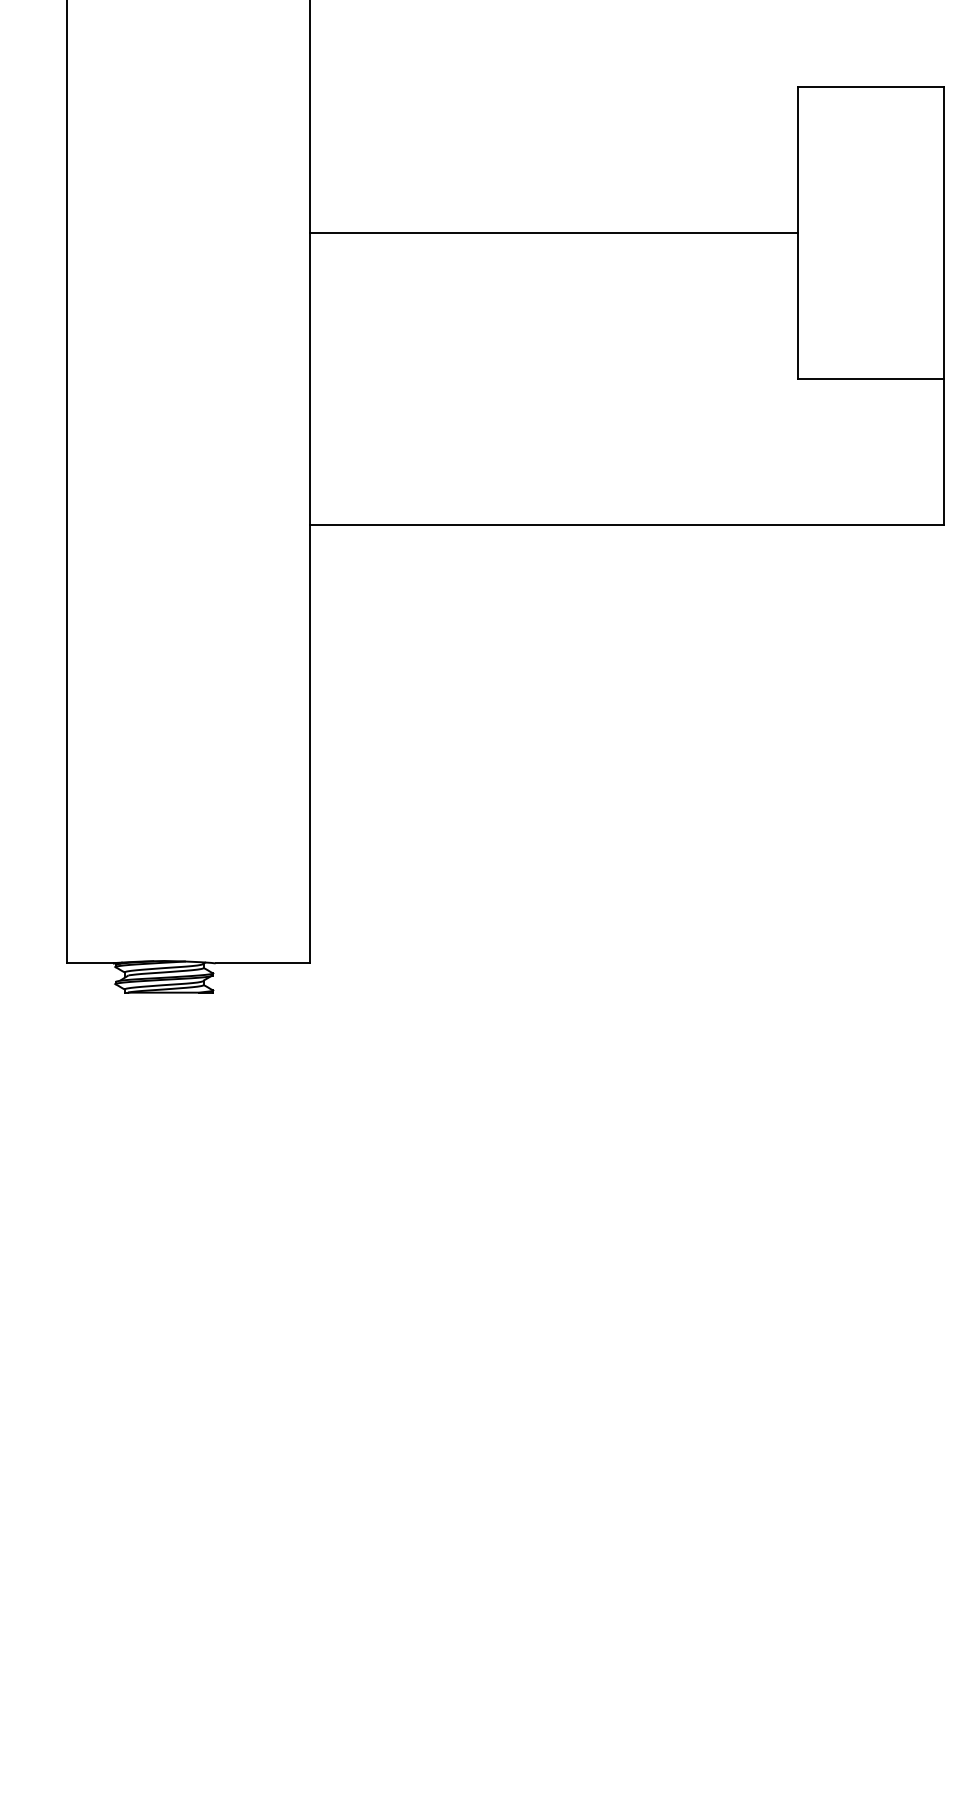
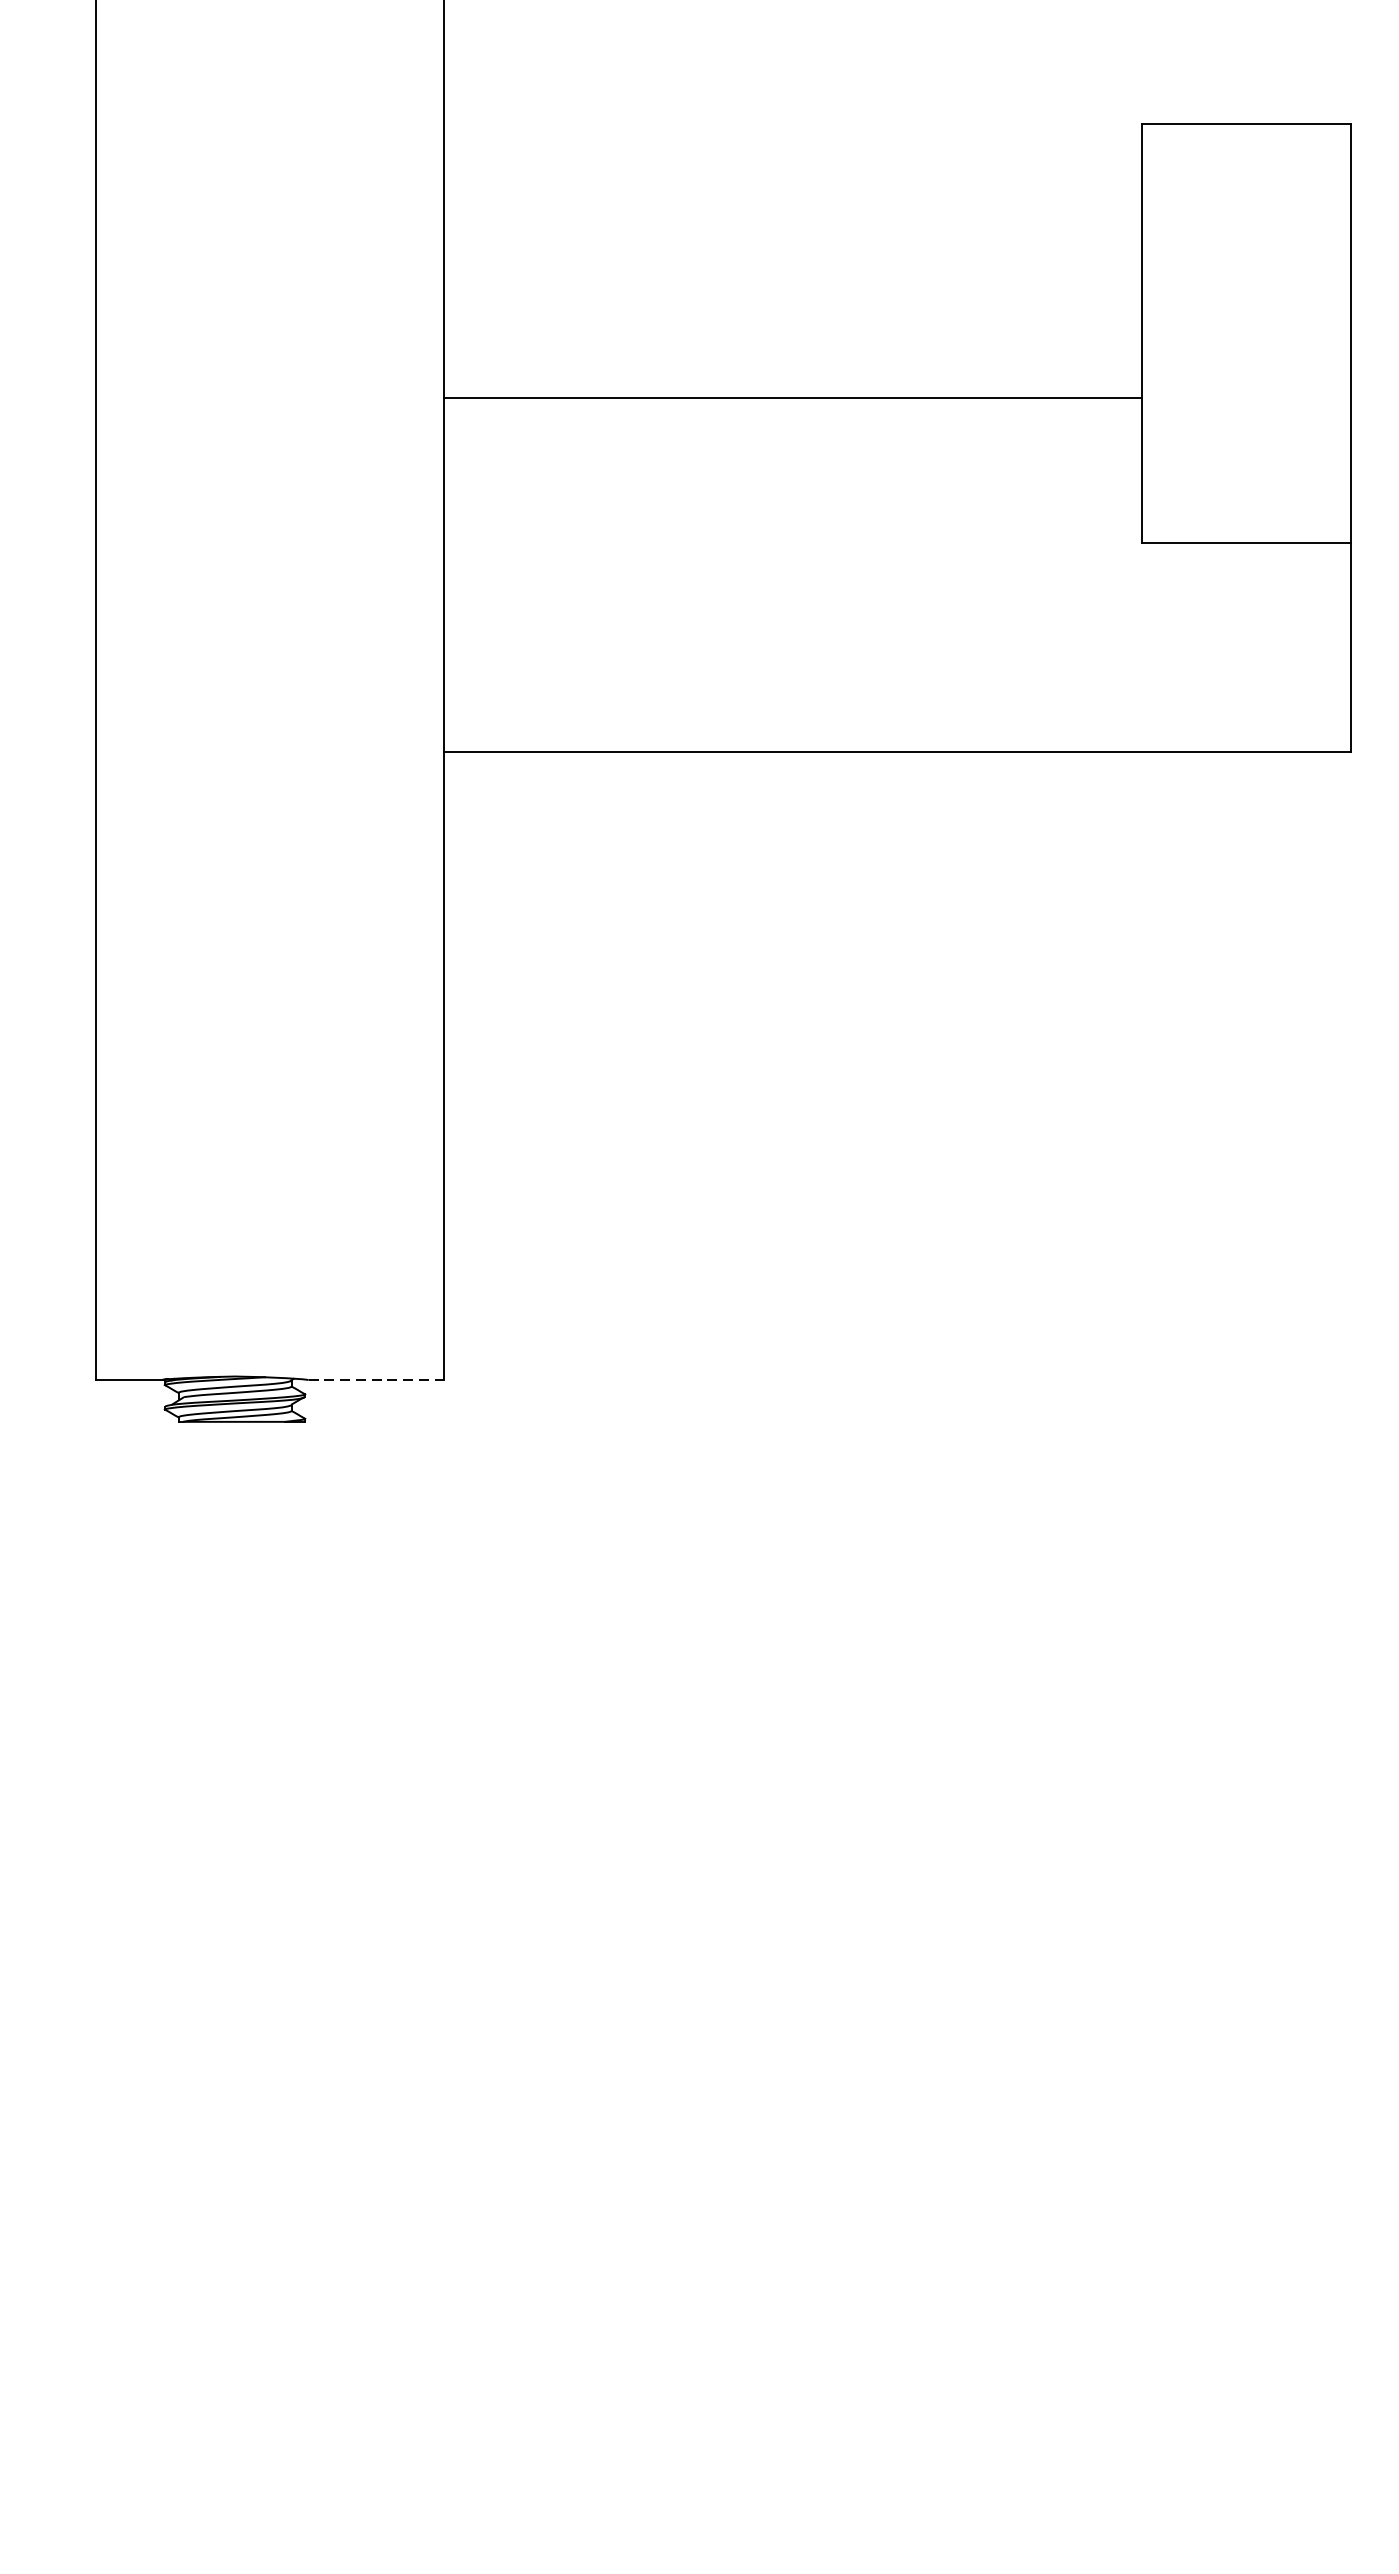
line: (553, 232) -> (792, 397), moved
line: (263, 963) -> (377, 1380), solid -> dashed

